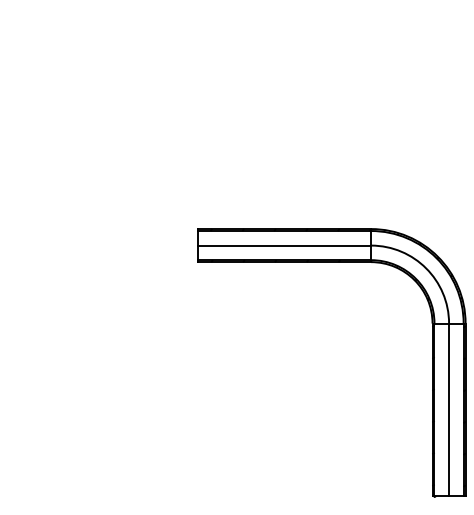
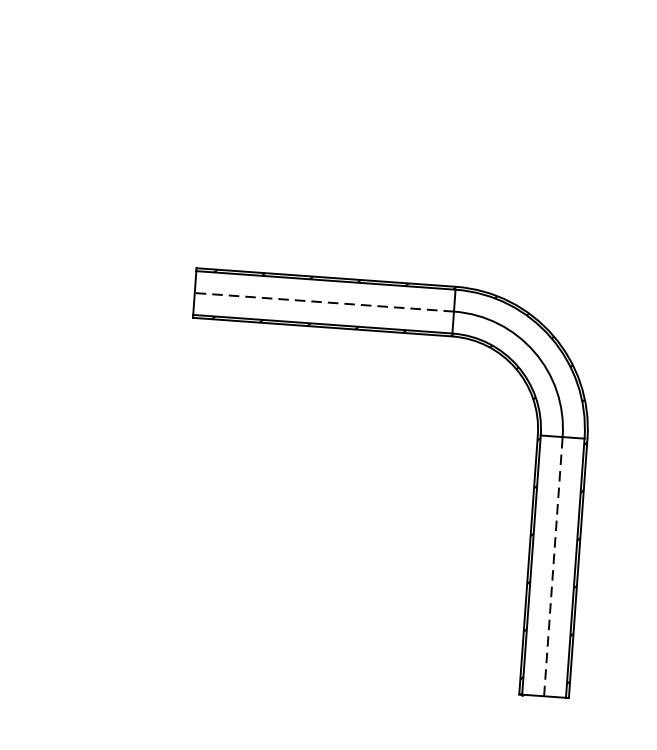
line: (284, 245) -> (323, 302), solid -> dashed
line: (449, 409) -> (554, 566), solid -> dashed

